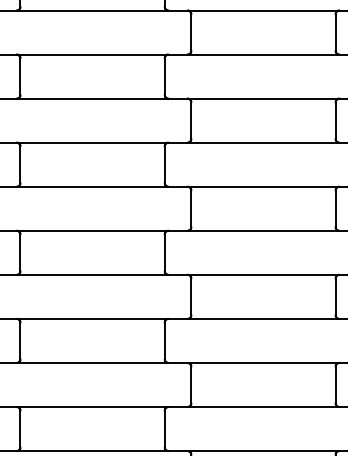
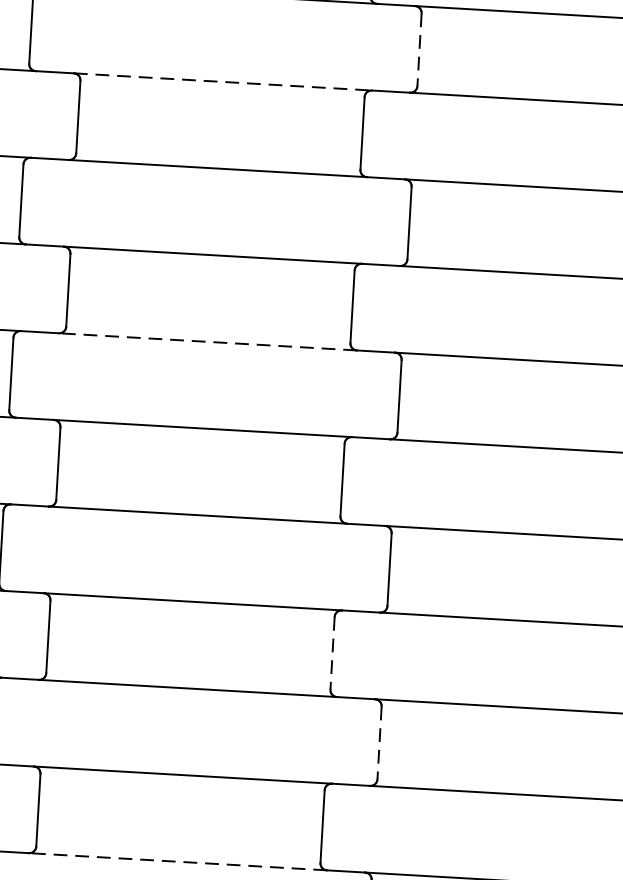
line: (191, 33) -> (419, 51), solid -> dashed
line: (92, 54) -> (222, 81), solid -> dashed
line: (92, 186) -> (207, 341), solid -> dashed
line: (164, 341) -> (331, 654), solid -> dashed
line: (191, 385) -> (379, 744), solid -> dashed
line: (92, 451) -> (177, 862), solid -> dashed

